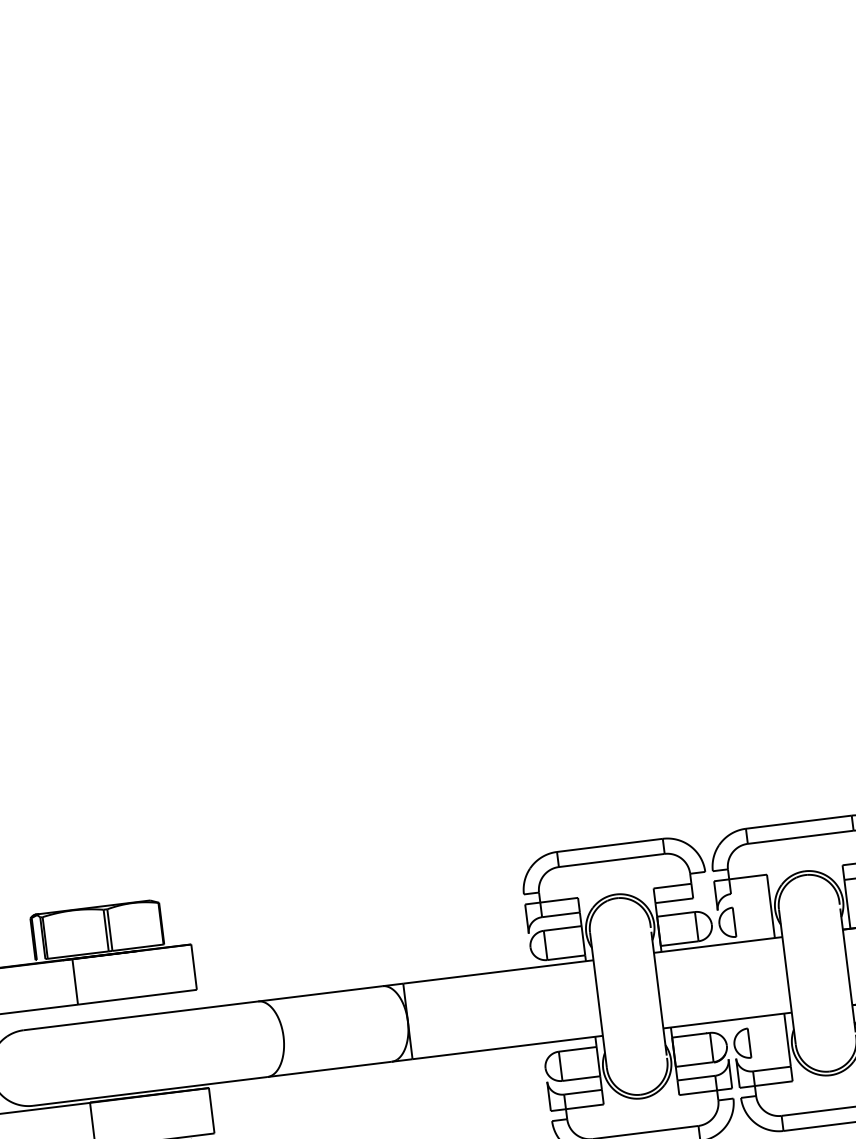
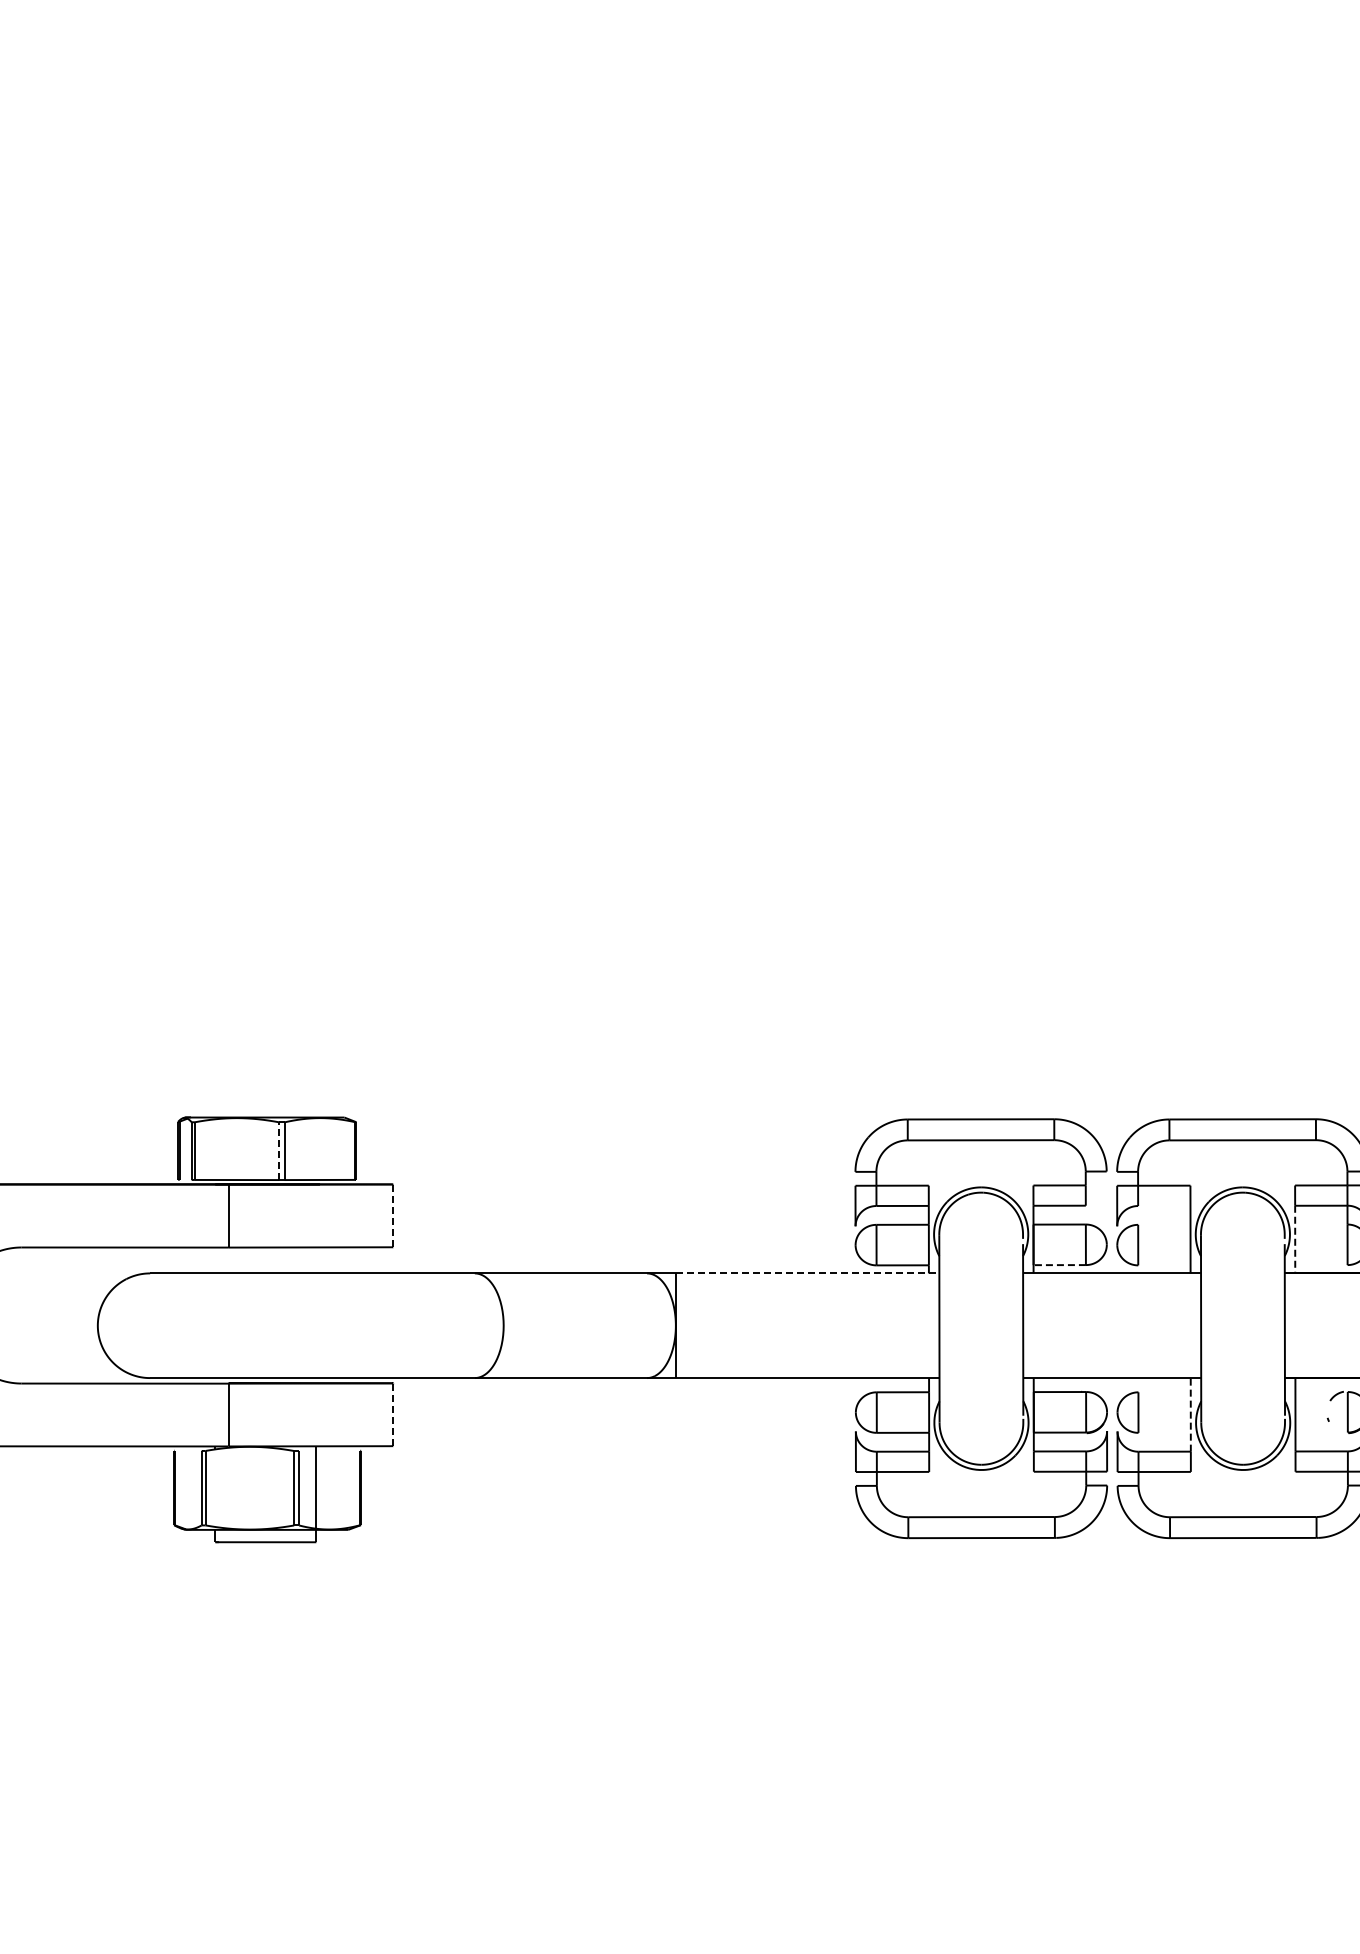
line: (847, 904) -> (1295, 1239), solid -> dashed
line: (106, 930) -> (279, 1151), solid -> dashed
line: (679, 943) -> (1059, 1265), solid -> dashed
line: (194, 966) -> (393, 1215), solid -> dashed
line: (498, 972) -> (807, 1273), solid -> dashed
line: (787, 1039) -> (1190, 1414), solid -> dashed
line: (211, 1110) -> (393, 1414), solid -> dashed

